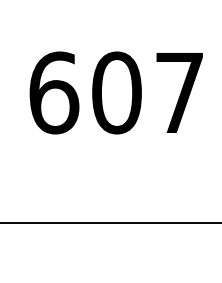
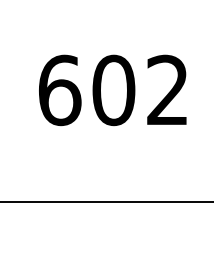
text: (179, 91) -> (167, 89), 607 -> 602

